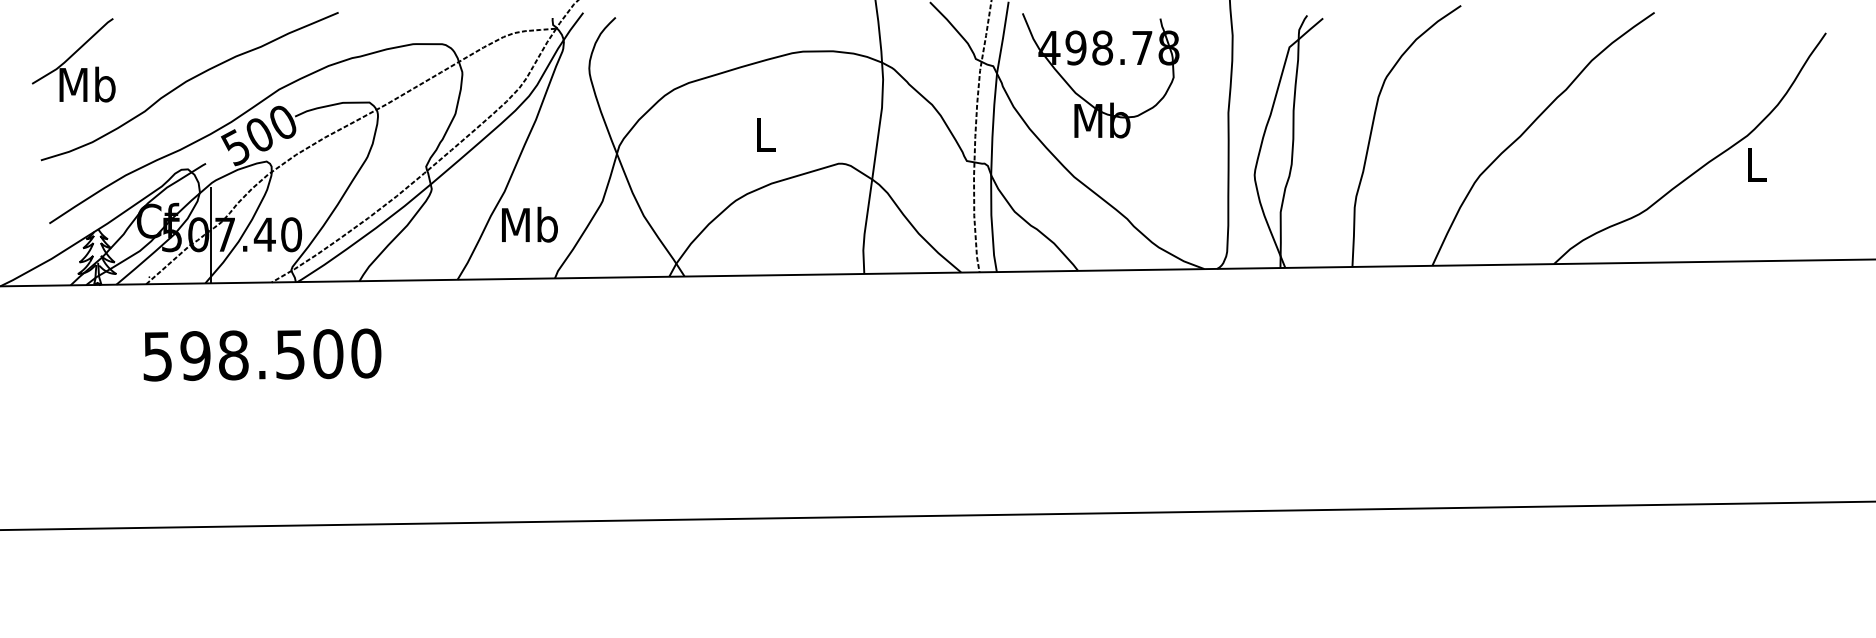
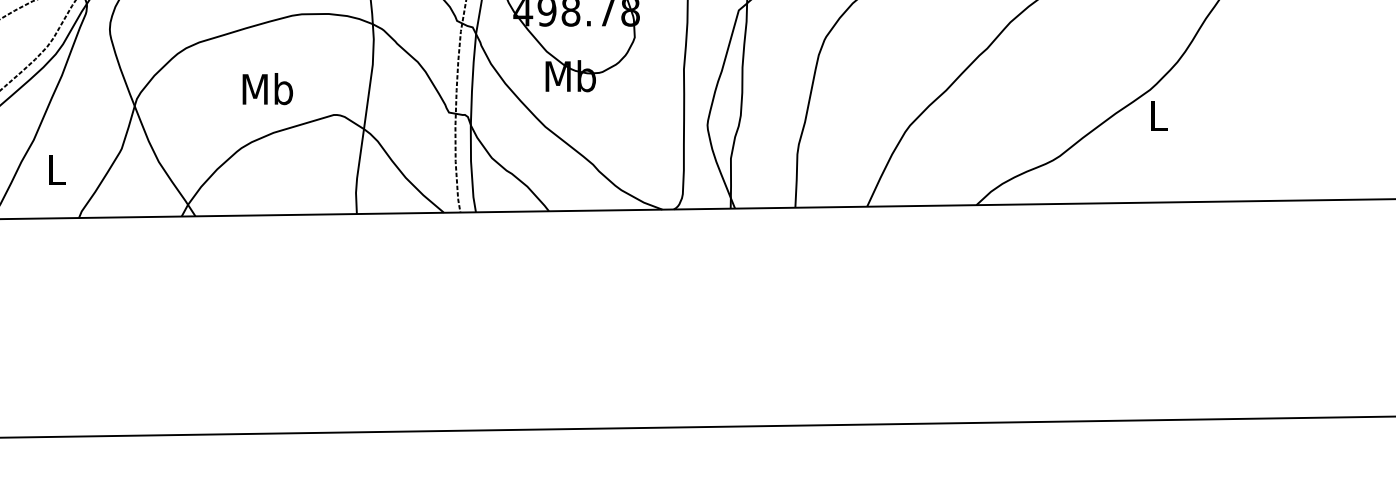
text: (765, 134) -> (268, 88), L -> Mb
text: (529, 224) -> (56, 169), Mb -> L

